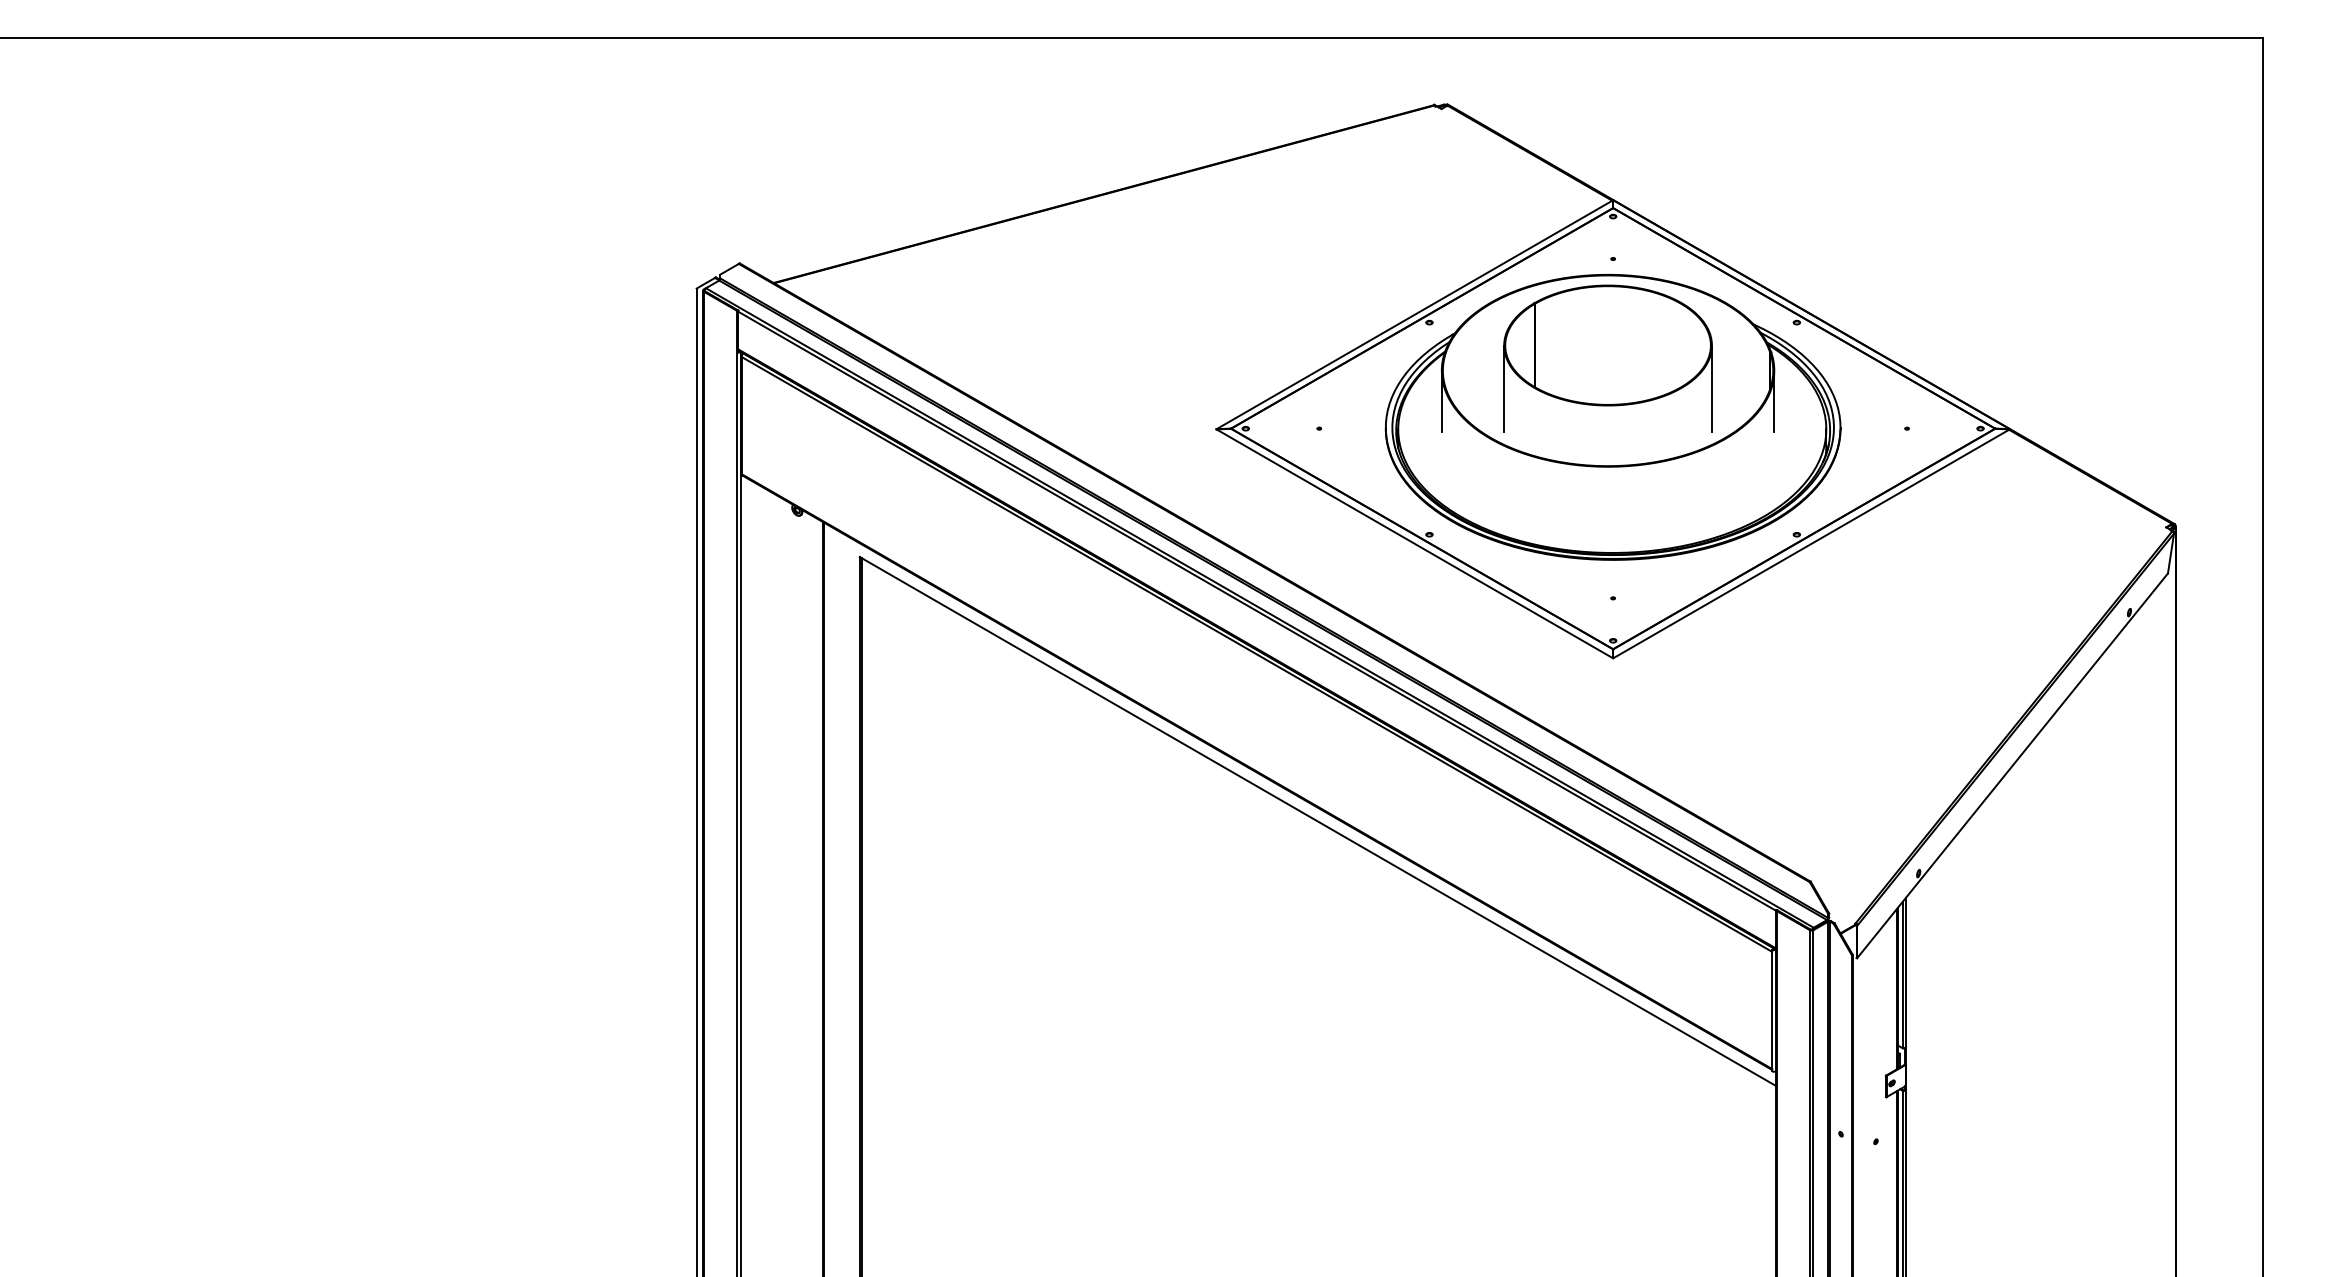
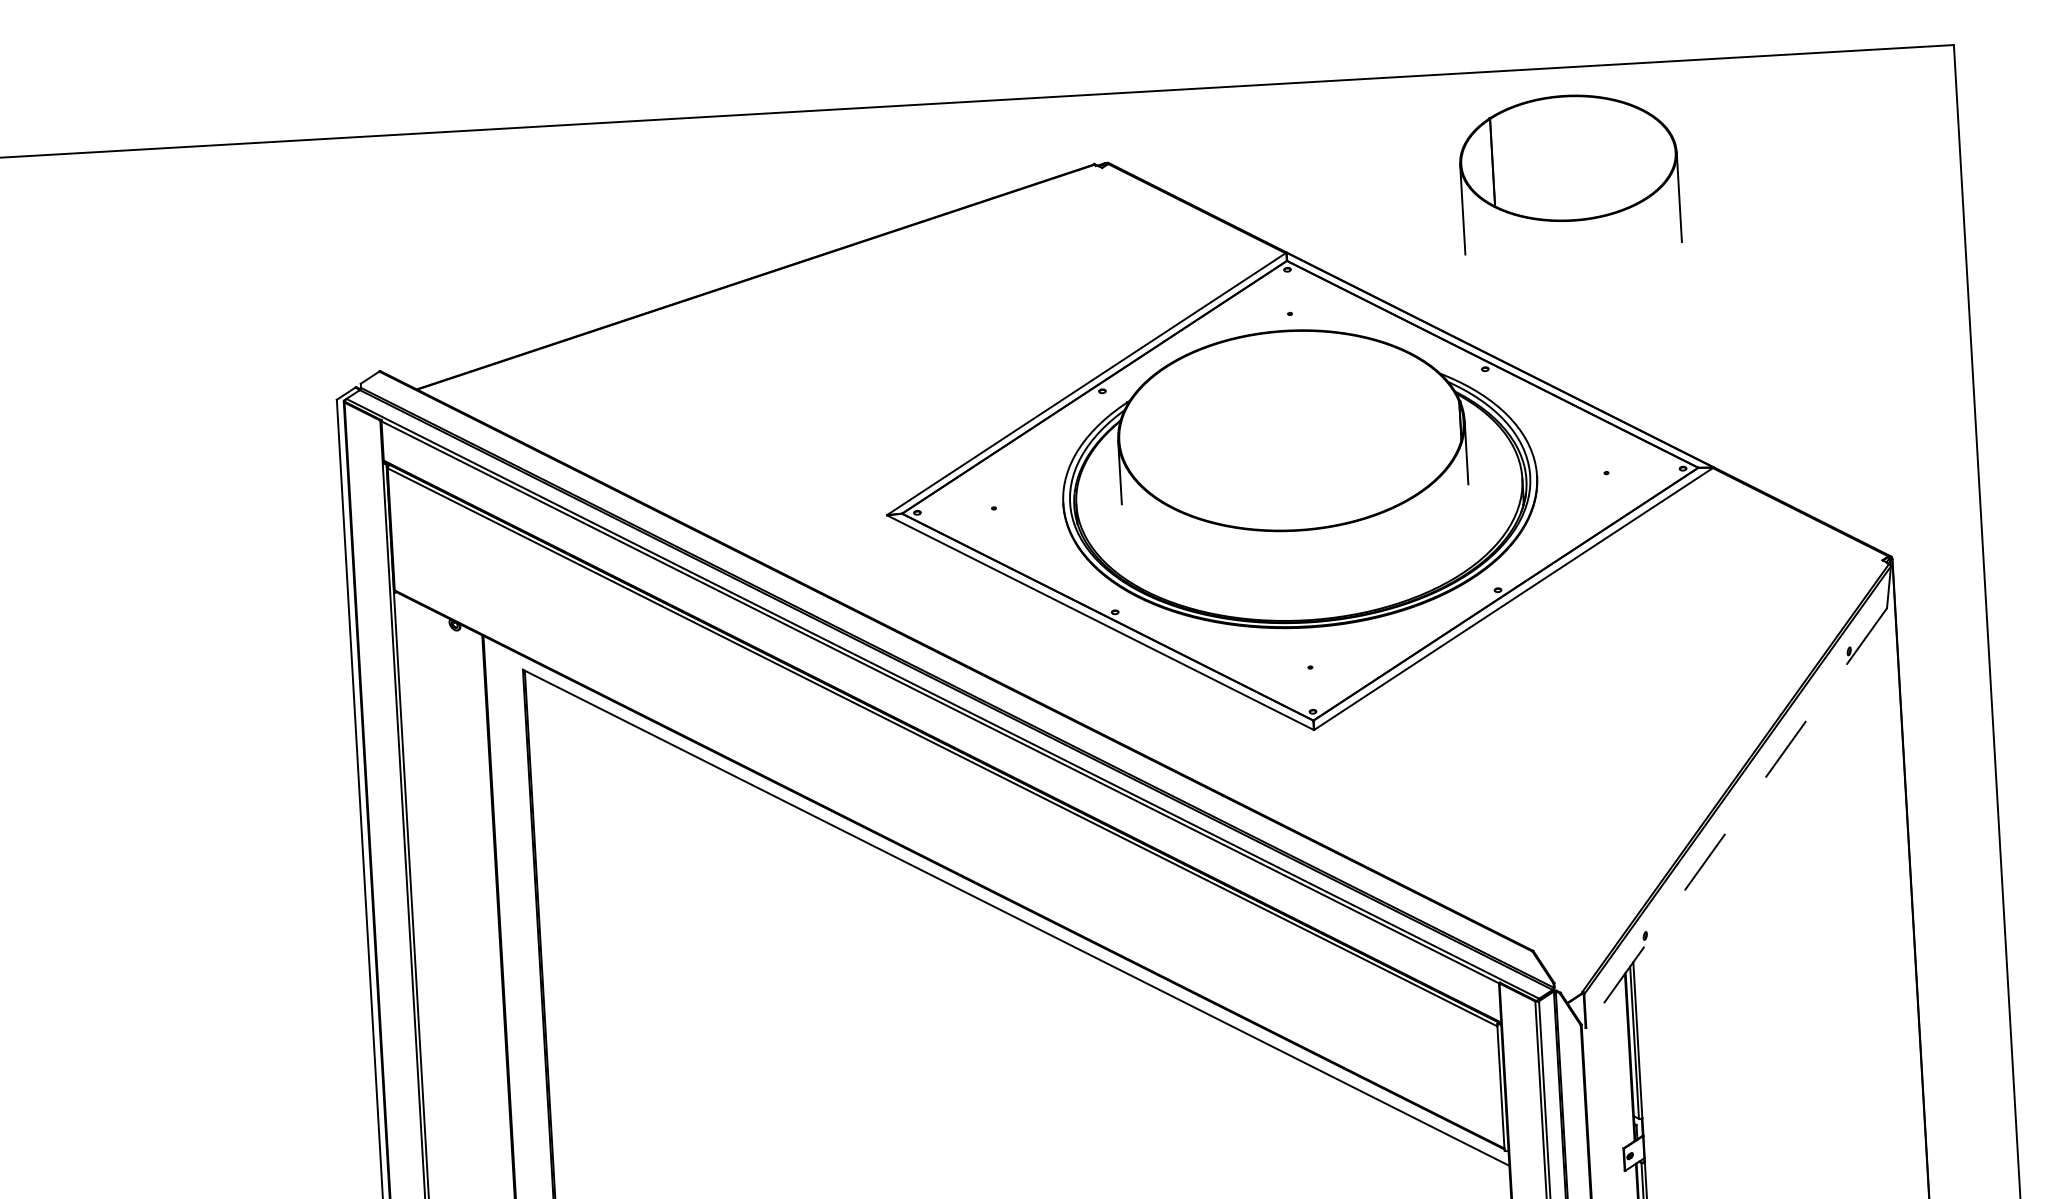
part: (1607, 358) -> (1568, 171), moved
line: (2012, 766) -> (1736, 818), solid -> dashed

